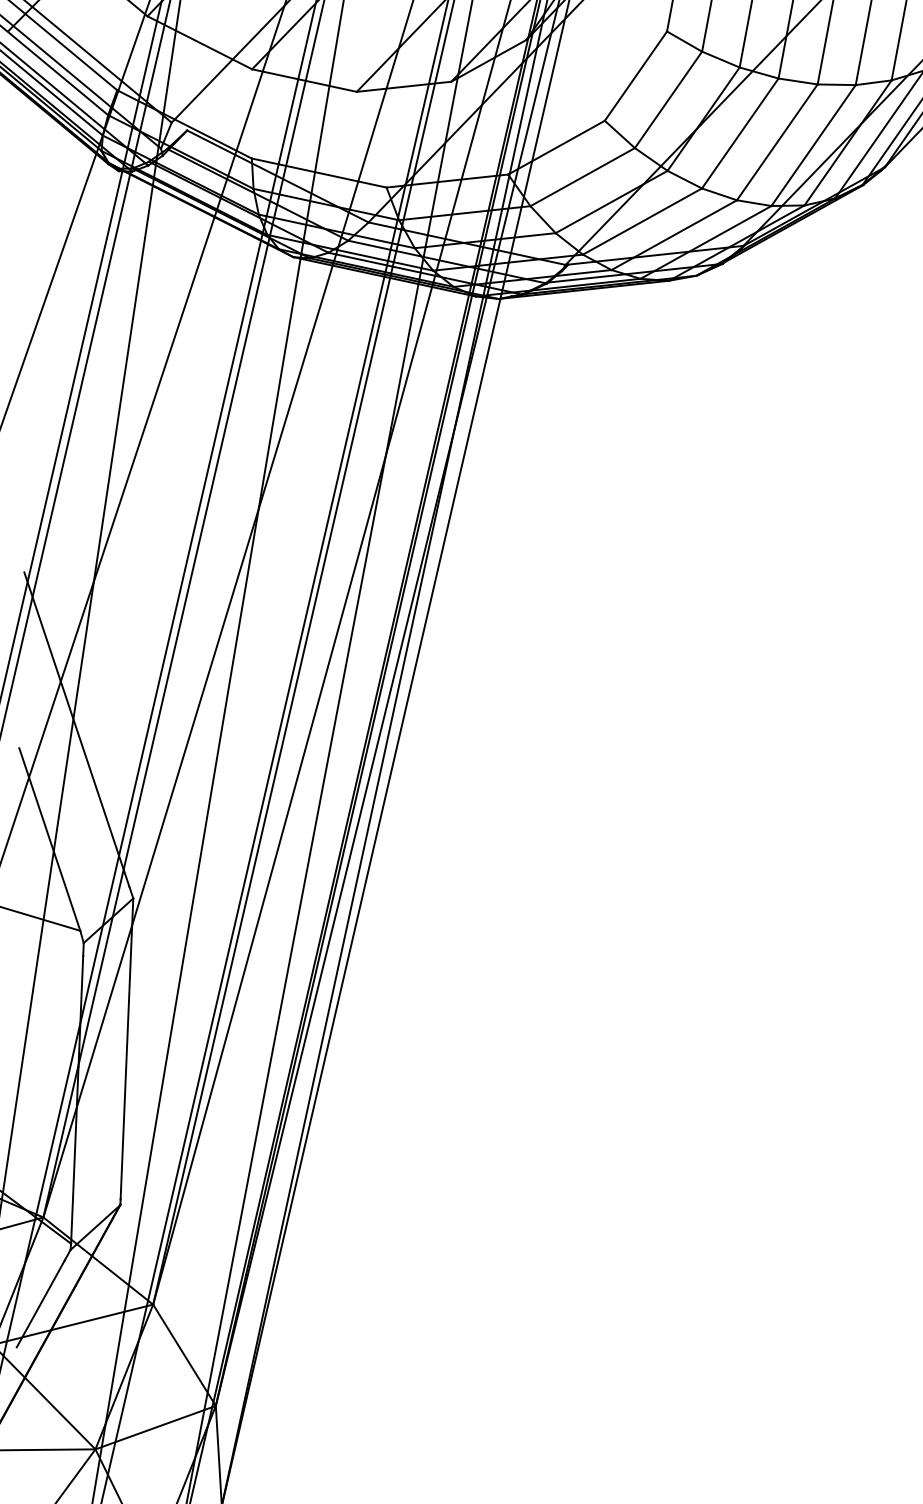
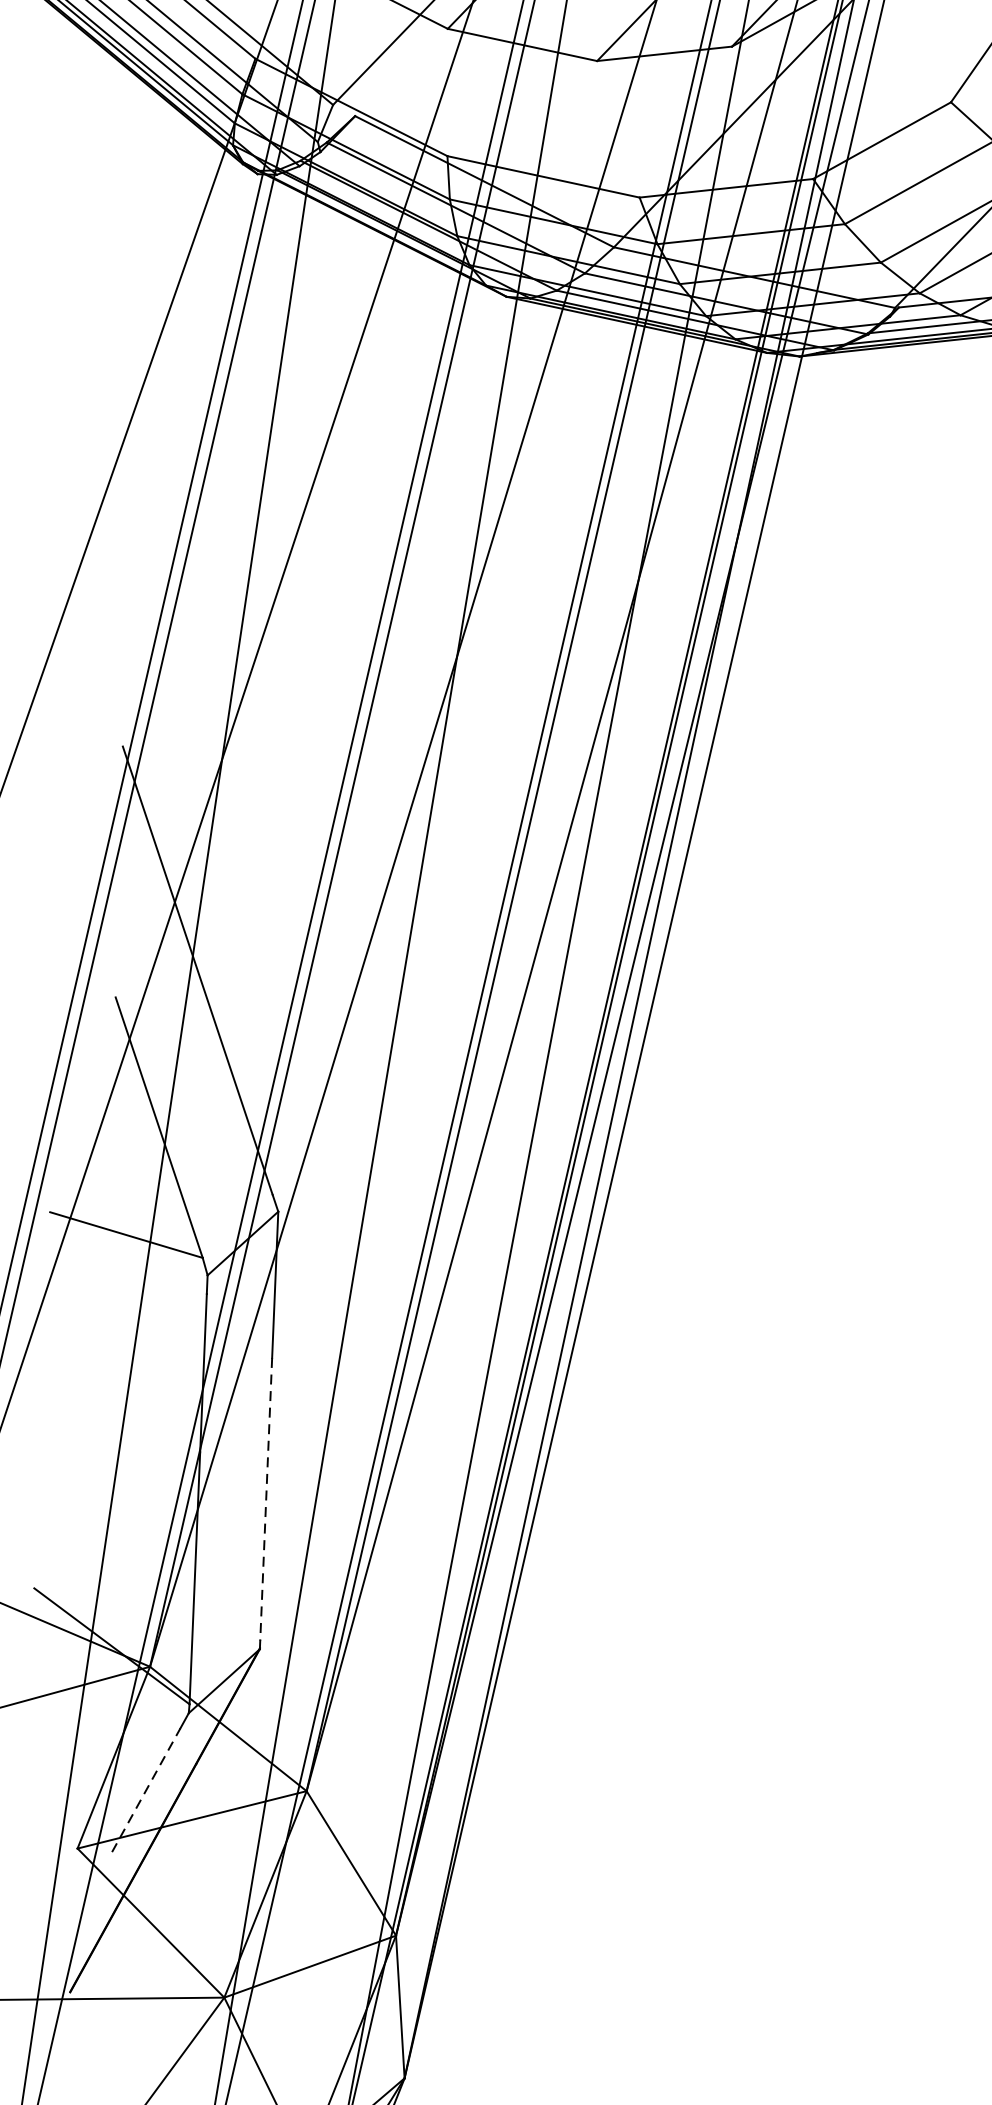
line: (124, 1100) -> (265, 1499), solid -> dashed
line: (40, 1303) -> (145, 1789), solid -> dashed

